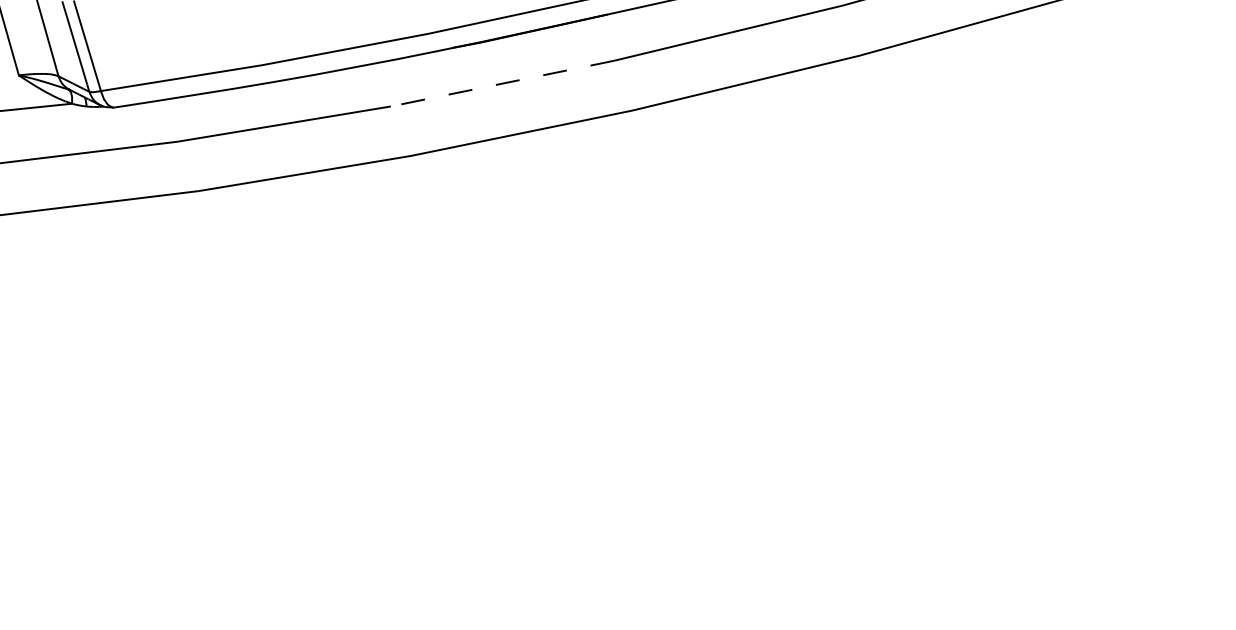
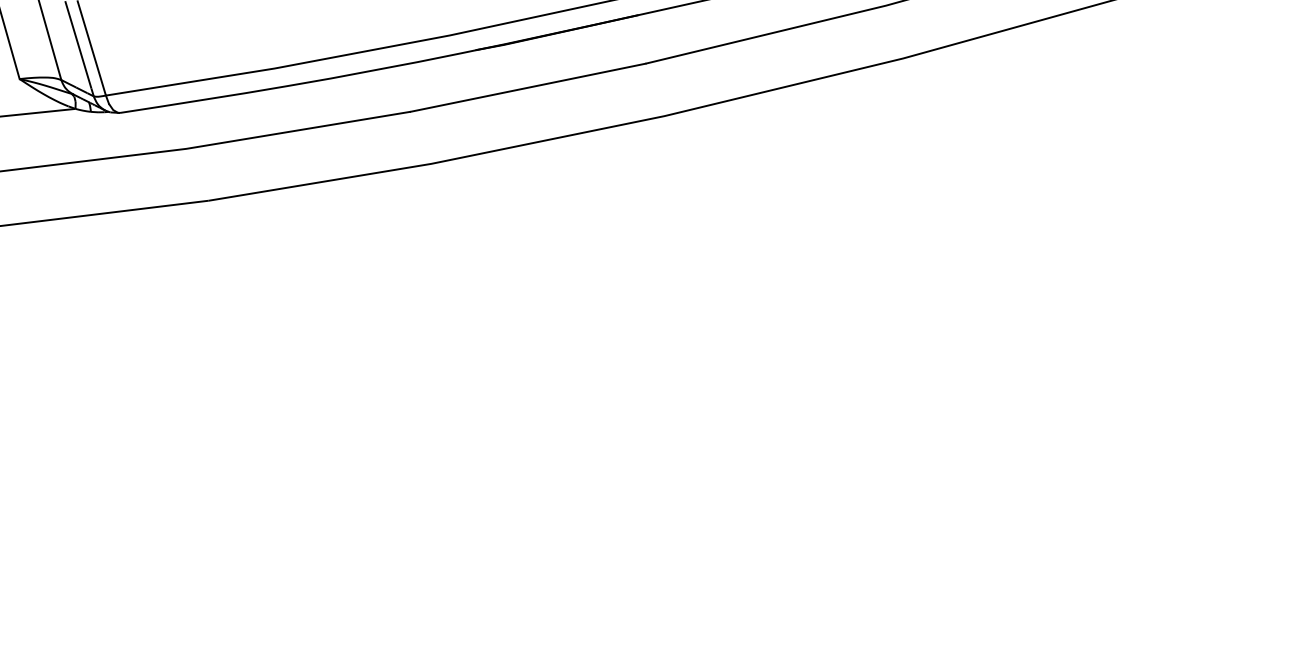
line: (502, 83) -> (528, 87), dashed -> solid

